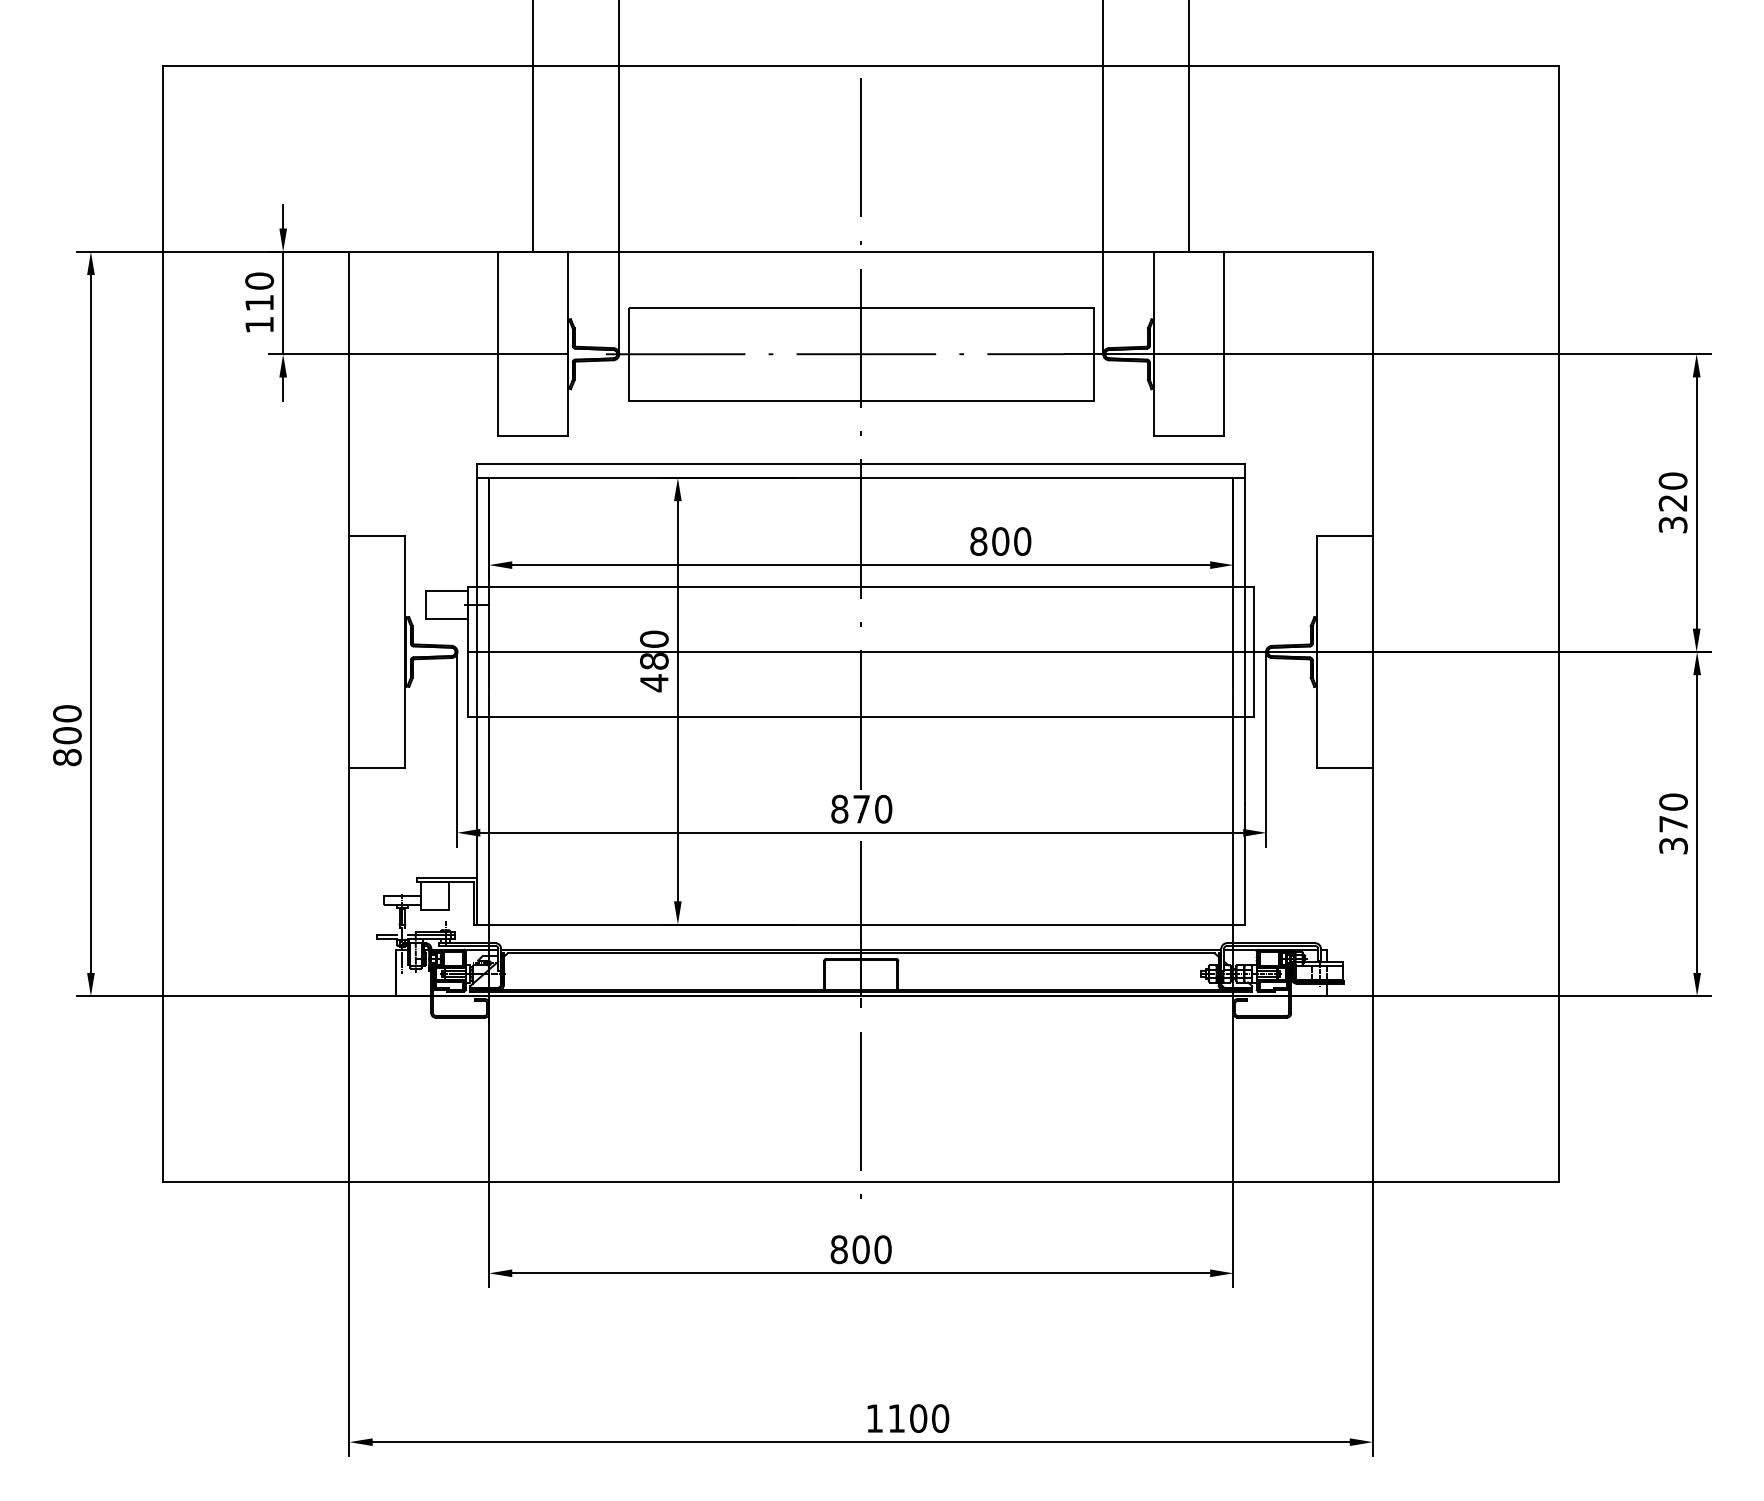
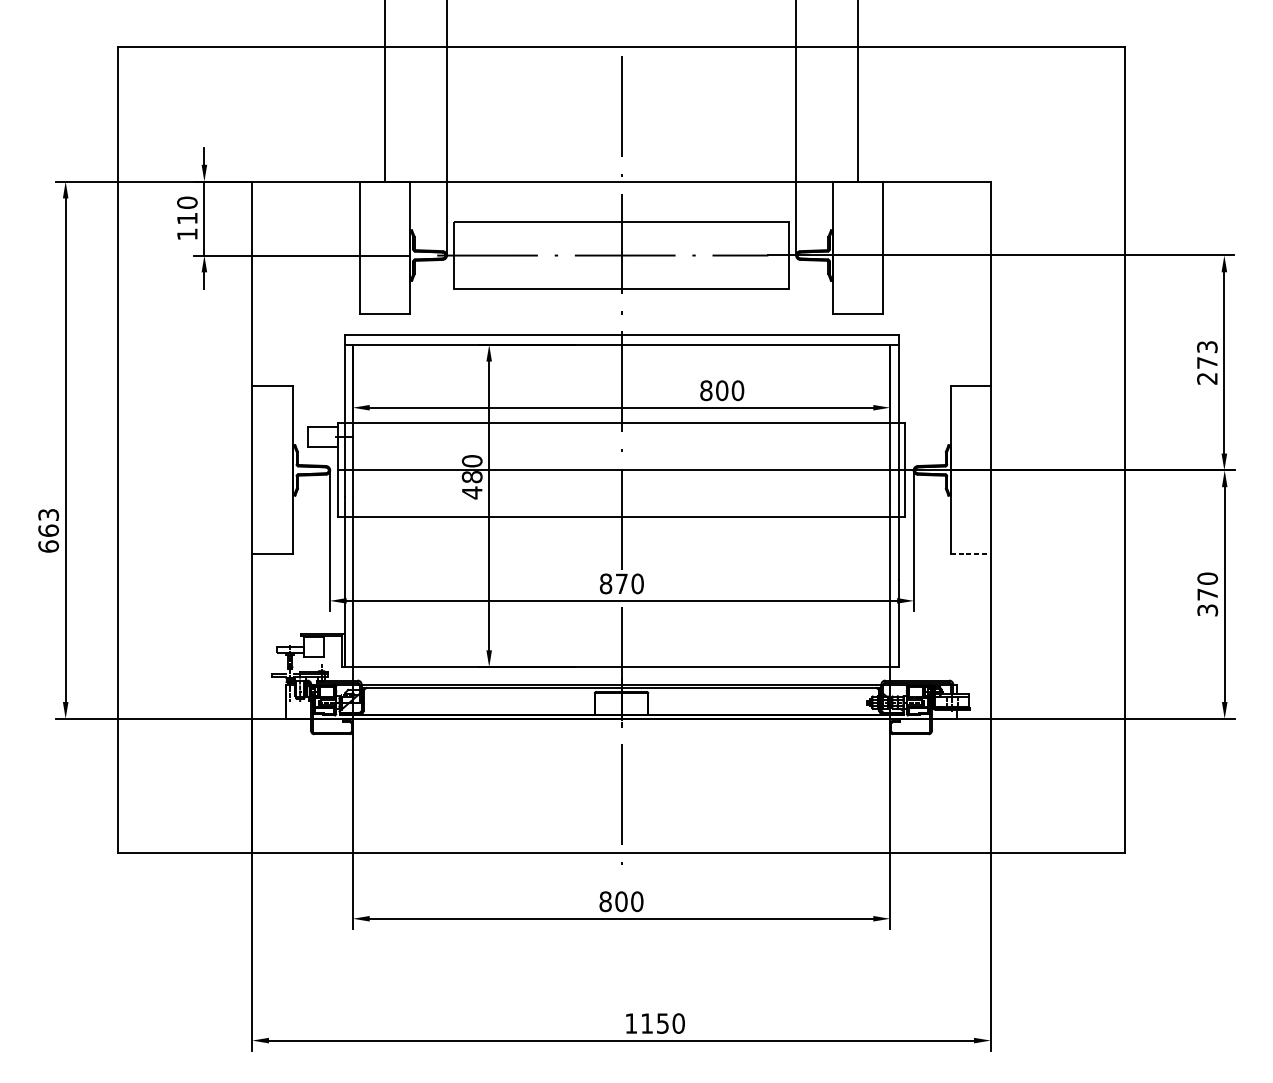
text: (1672, 502) -> (1206, 362), 320 -> 273
text: (67, 735) -> (48, 530), 800 -> 663
line: (1345, 768) -> (970, 554), solid -> dashed
text: (918, 1418) -> (662, 1023), 1100 -> 1150

